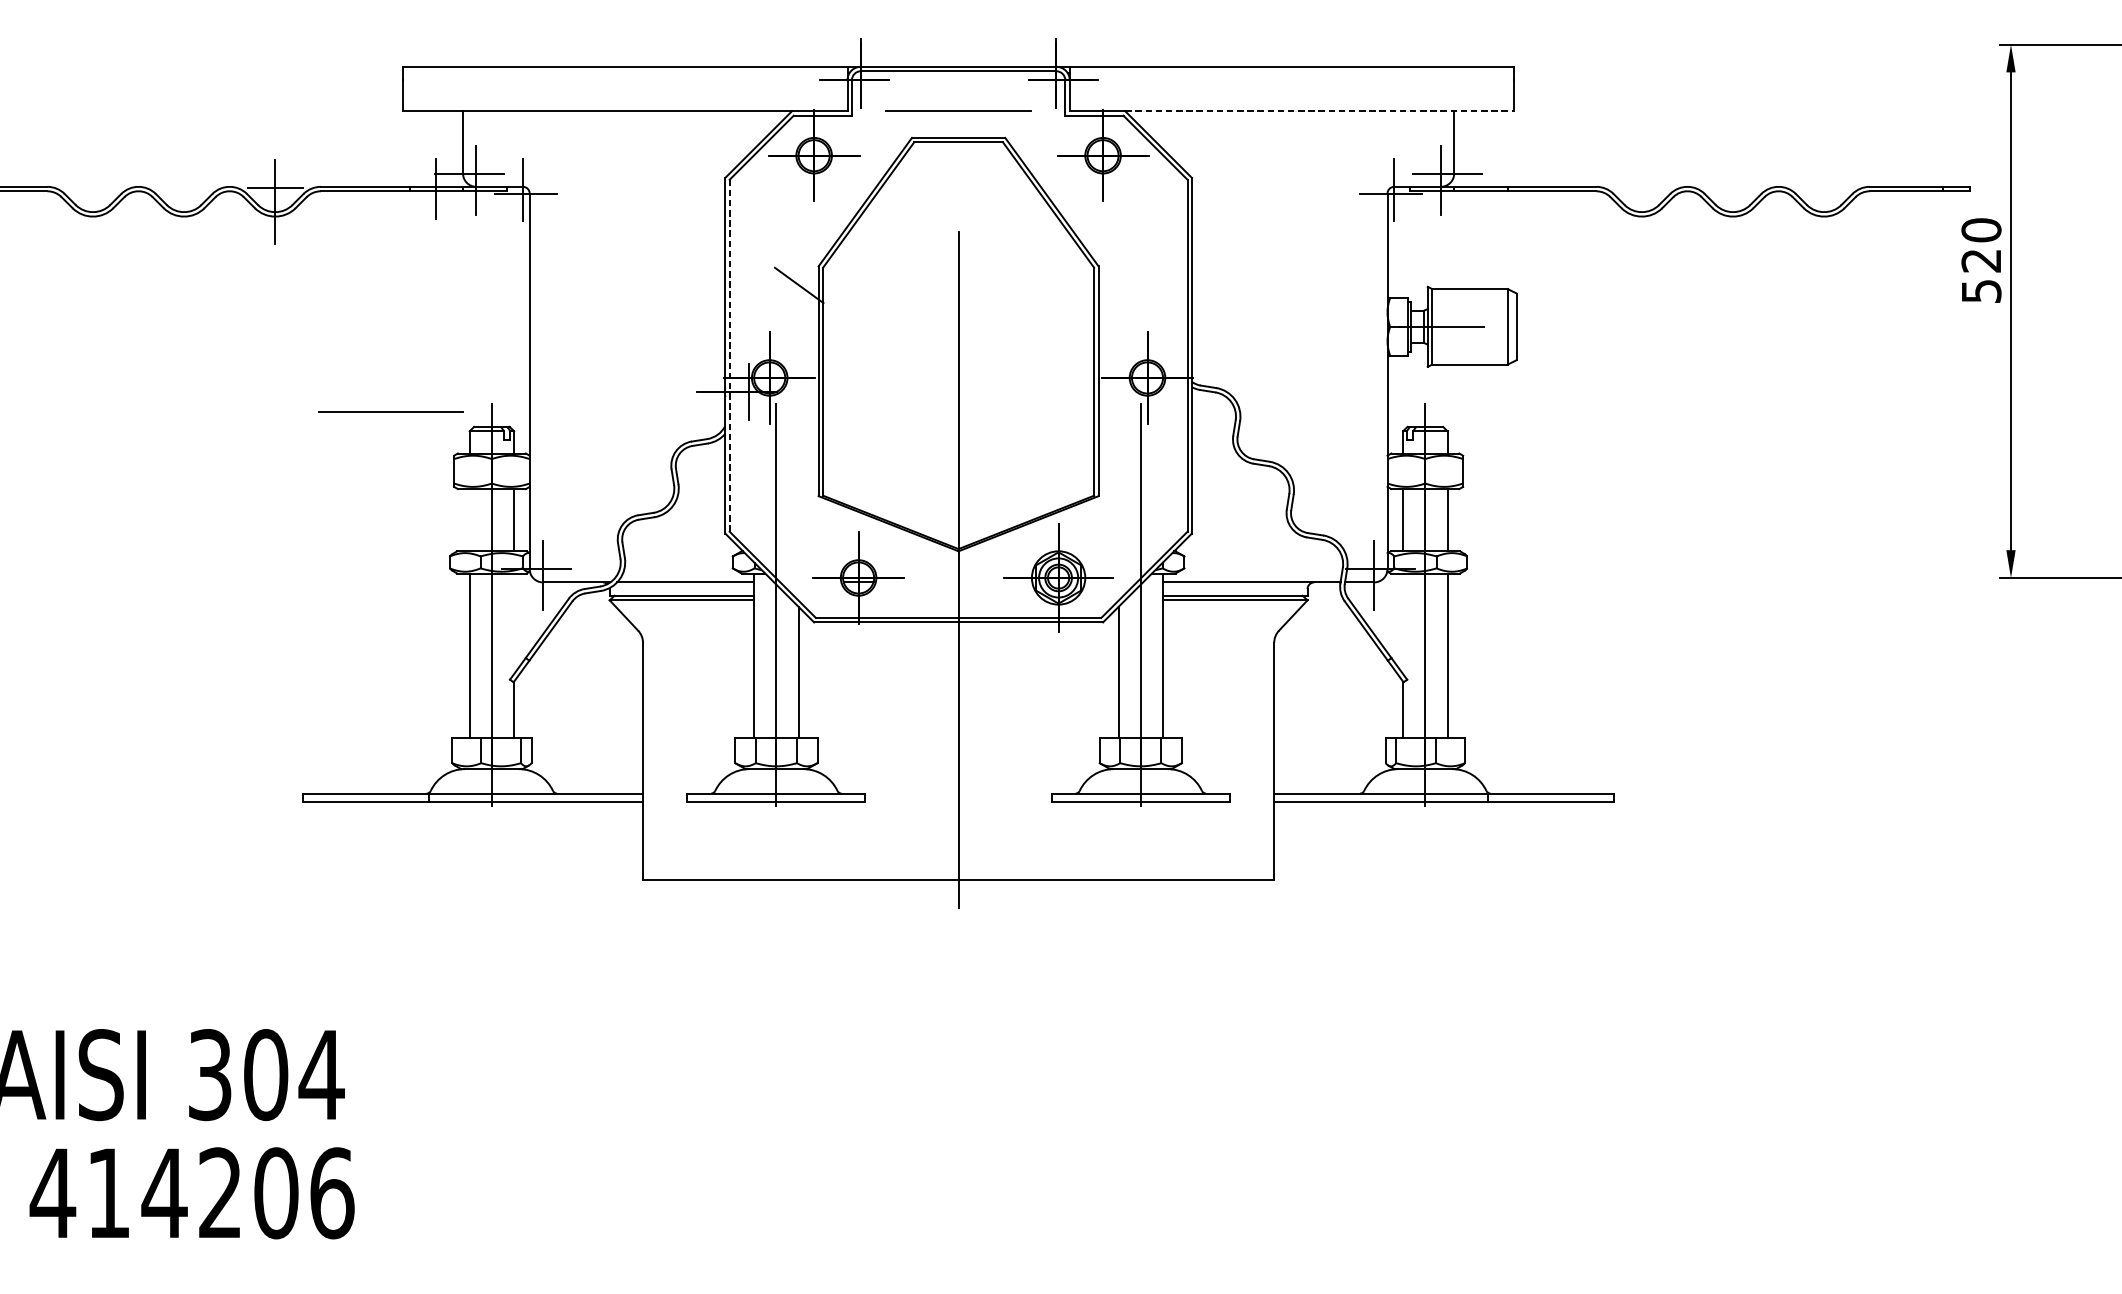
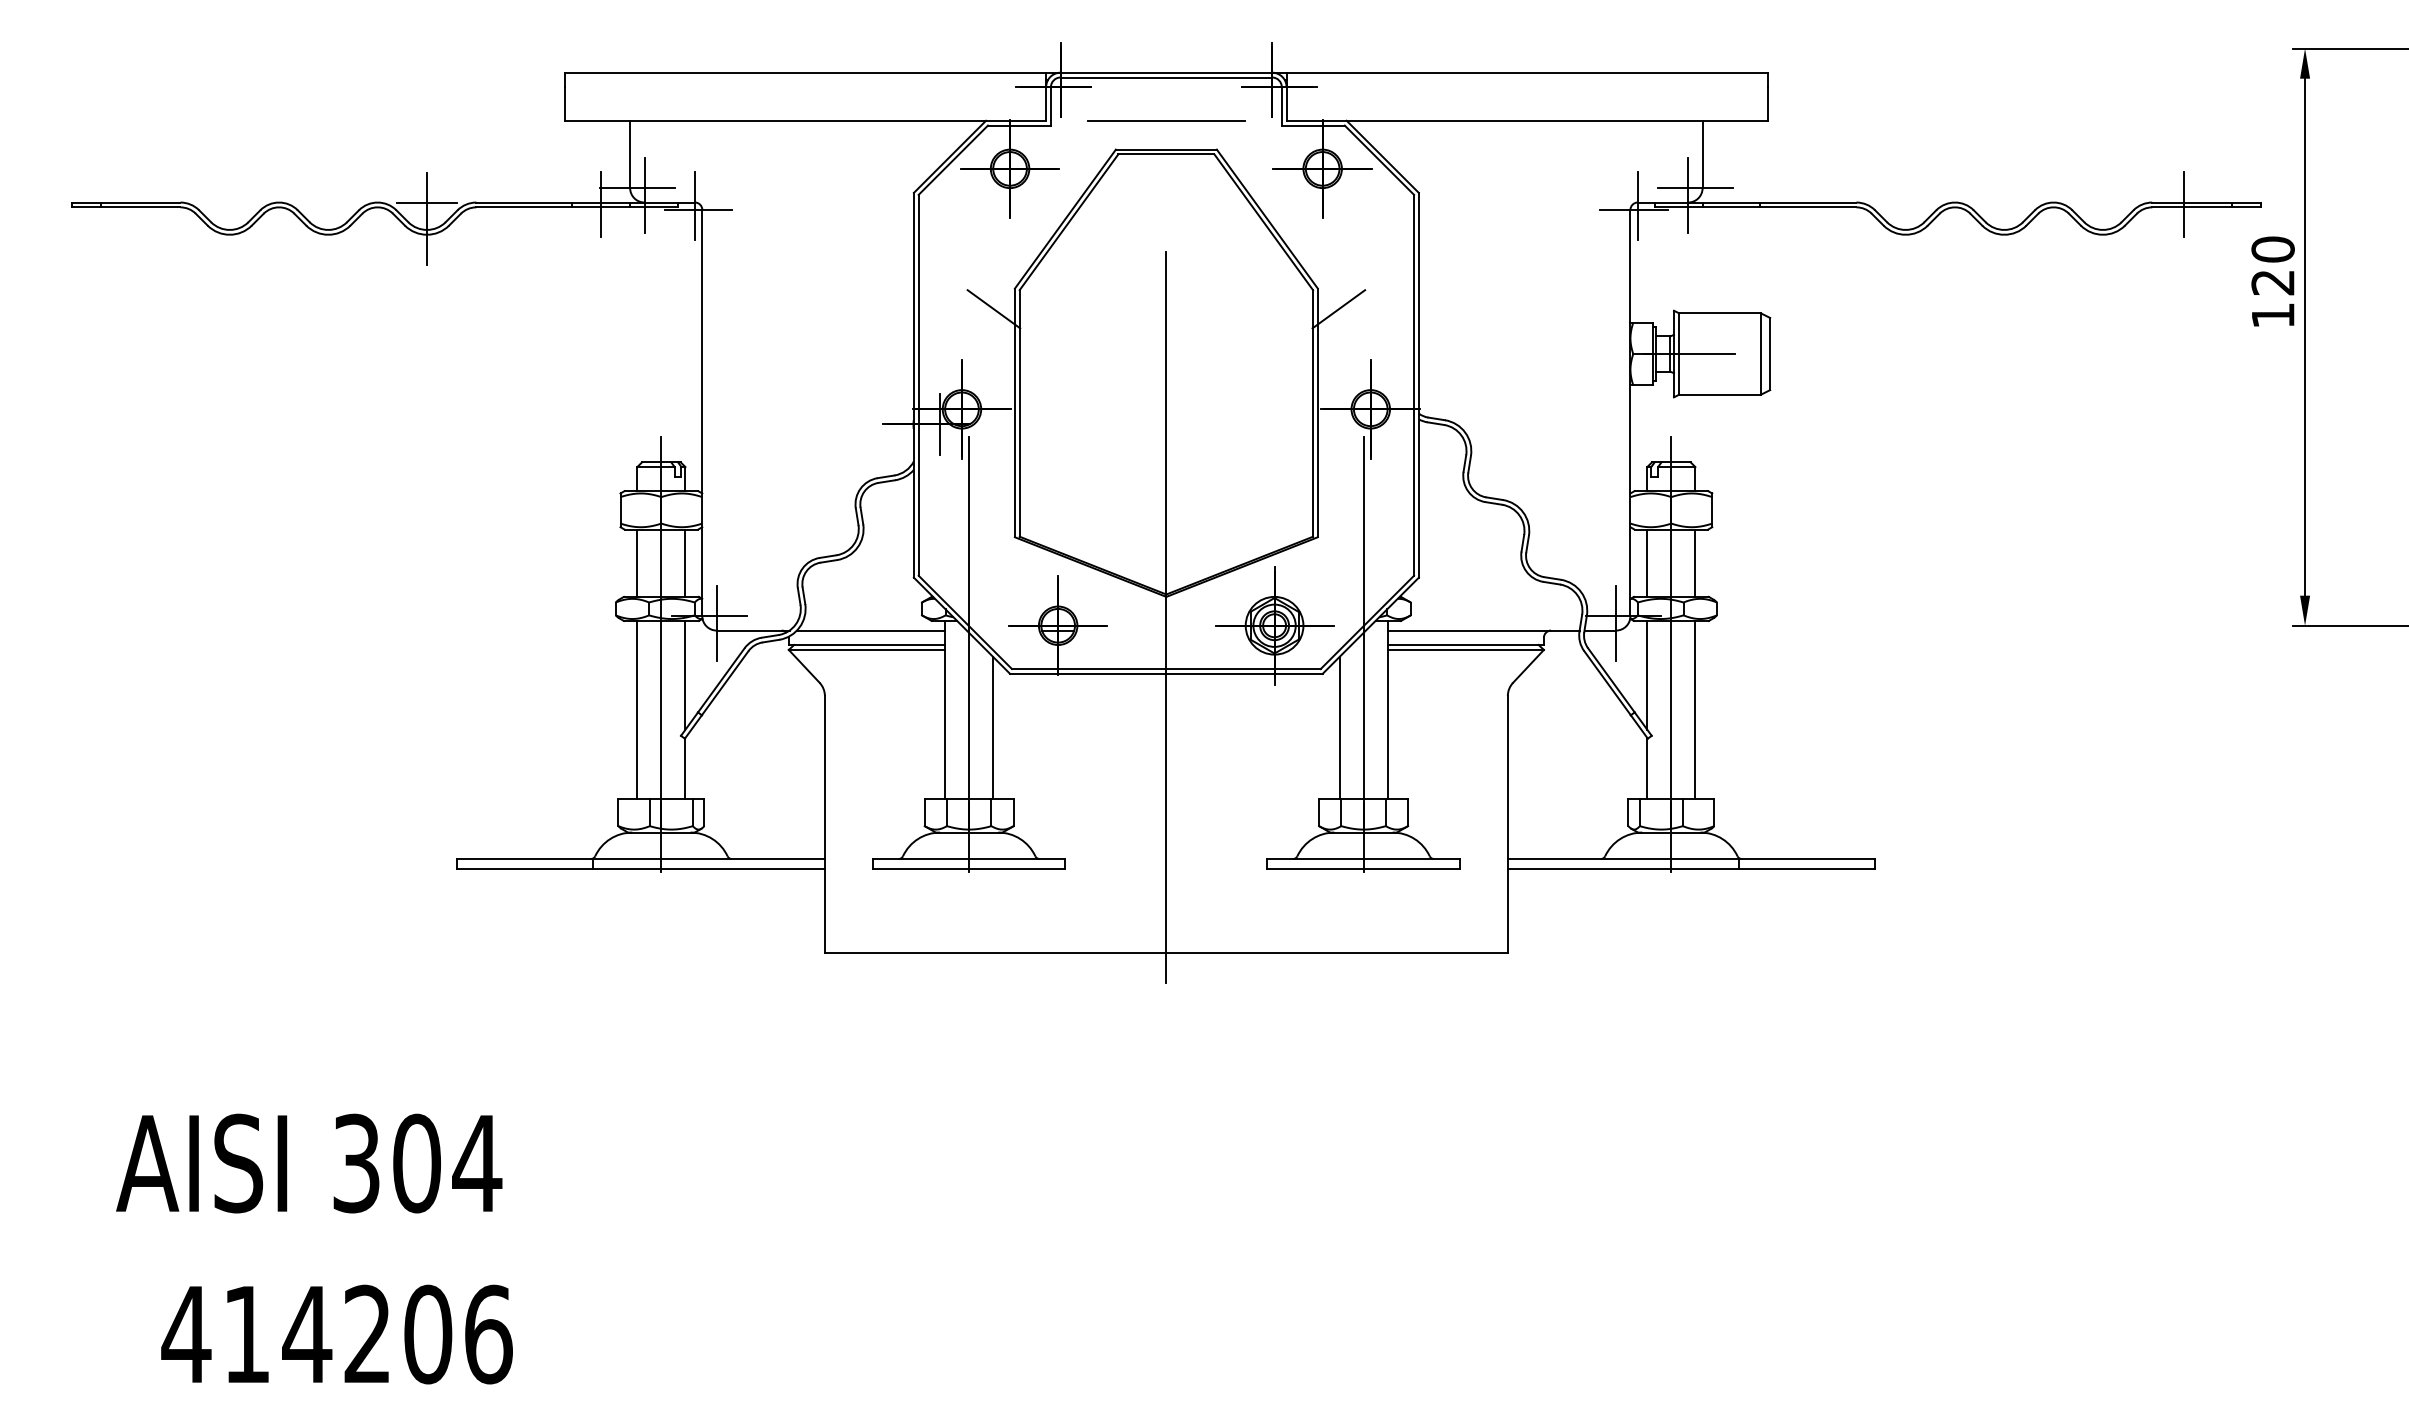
line: (1320, 111) -> (1557, 120), dashed -> solid
line: (1898, 188) -> (2183, 204), added
line: (1117, 285) -> (1338, 309), added
text: (1981, 291) -> (2273, 315), 520 -> 120
line: (729, 354) -> (918, 384), dashed -> solid
line: (391, 411) -> (552, 445), removed
line: (469, 519) -> (637, 562), added
line: (514, 623) -> (685, 674), added
line: (1403, 623) -> (1647, 674), added
text: (191, 1193) -> (336, 1334), moved

